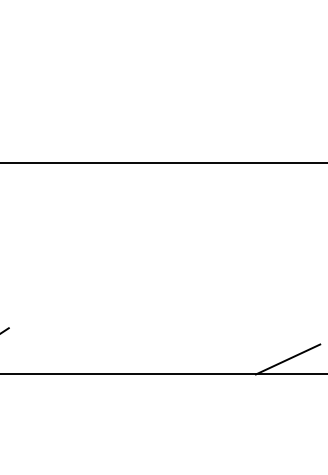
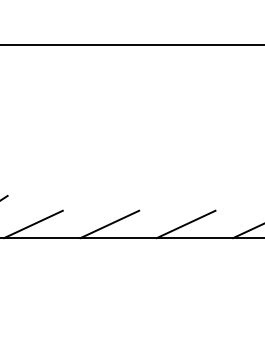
line: (37, 359) -> (33, 224), added
line: (120, 359) -> (109, 224), added
line: (204, 359) -> (186, 224), added

